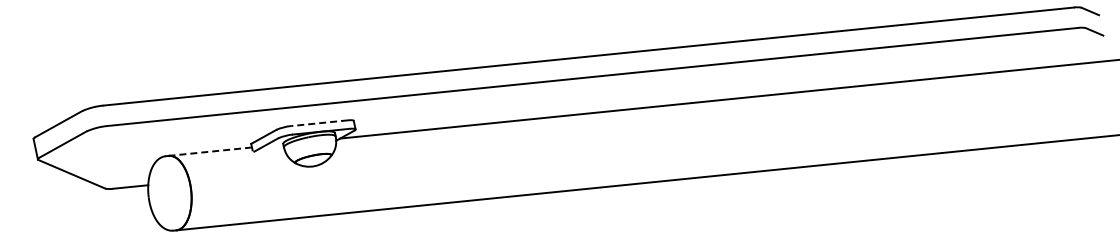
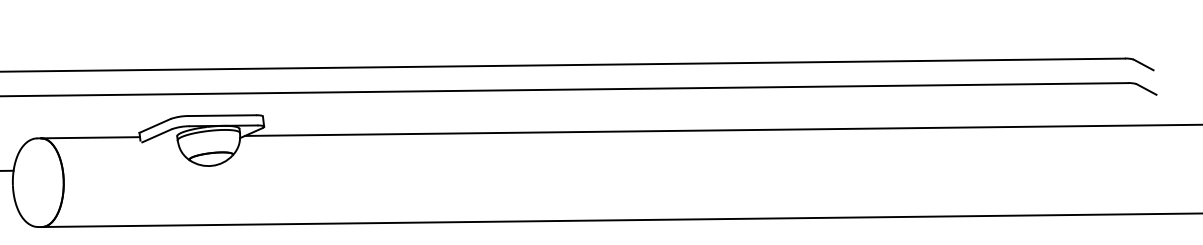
line: (319, 123) -> (222, 115), dashed -> solid
line: (210, 151) -> (90, 137), dashed -> solid

